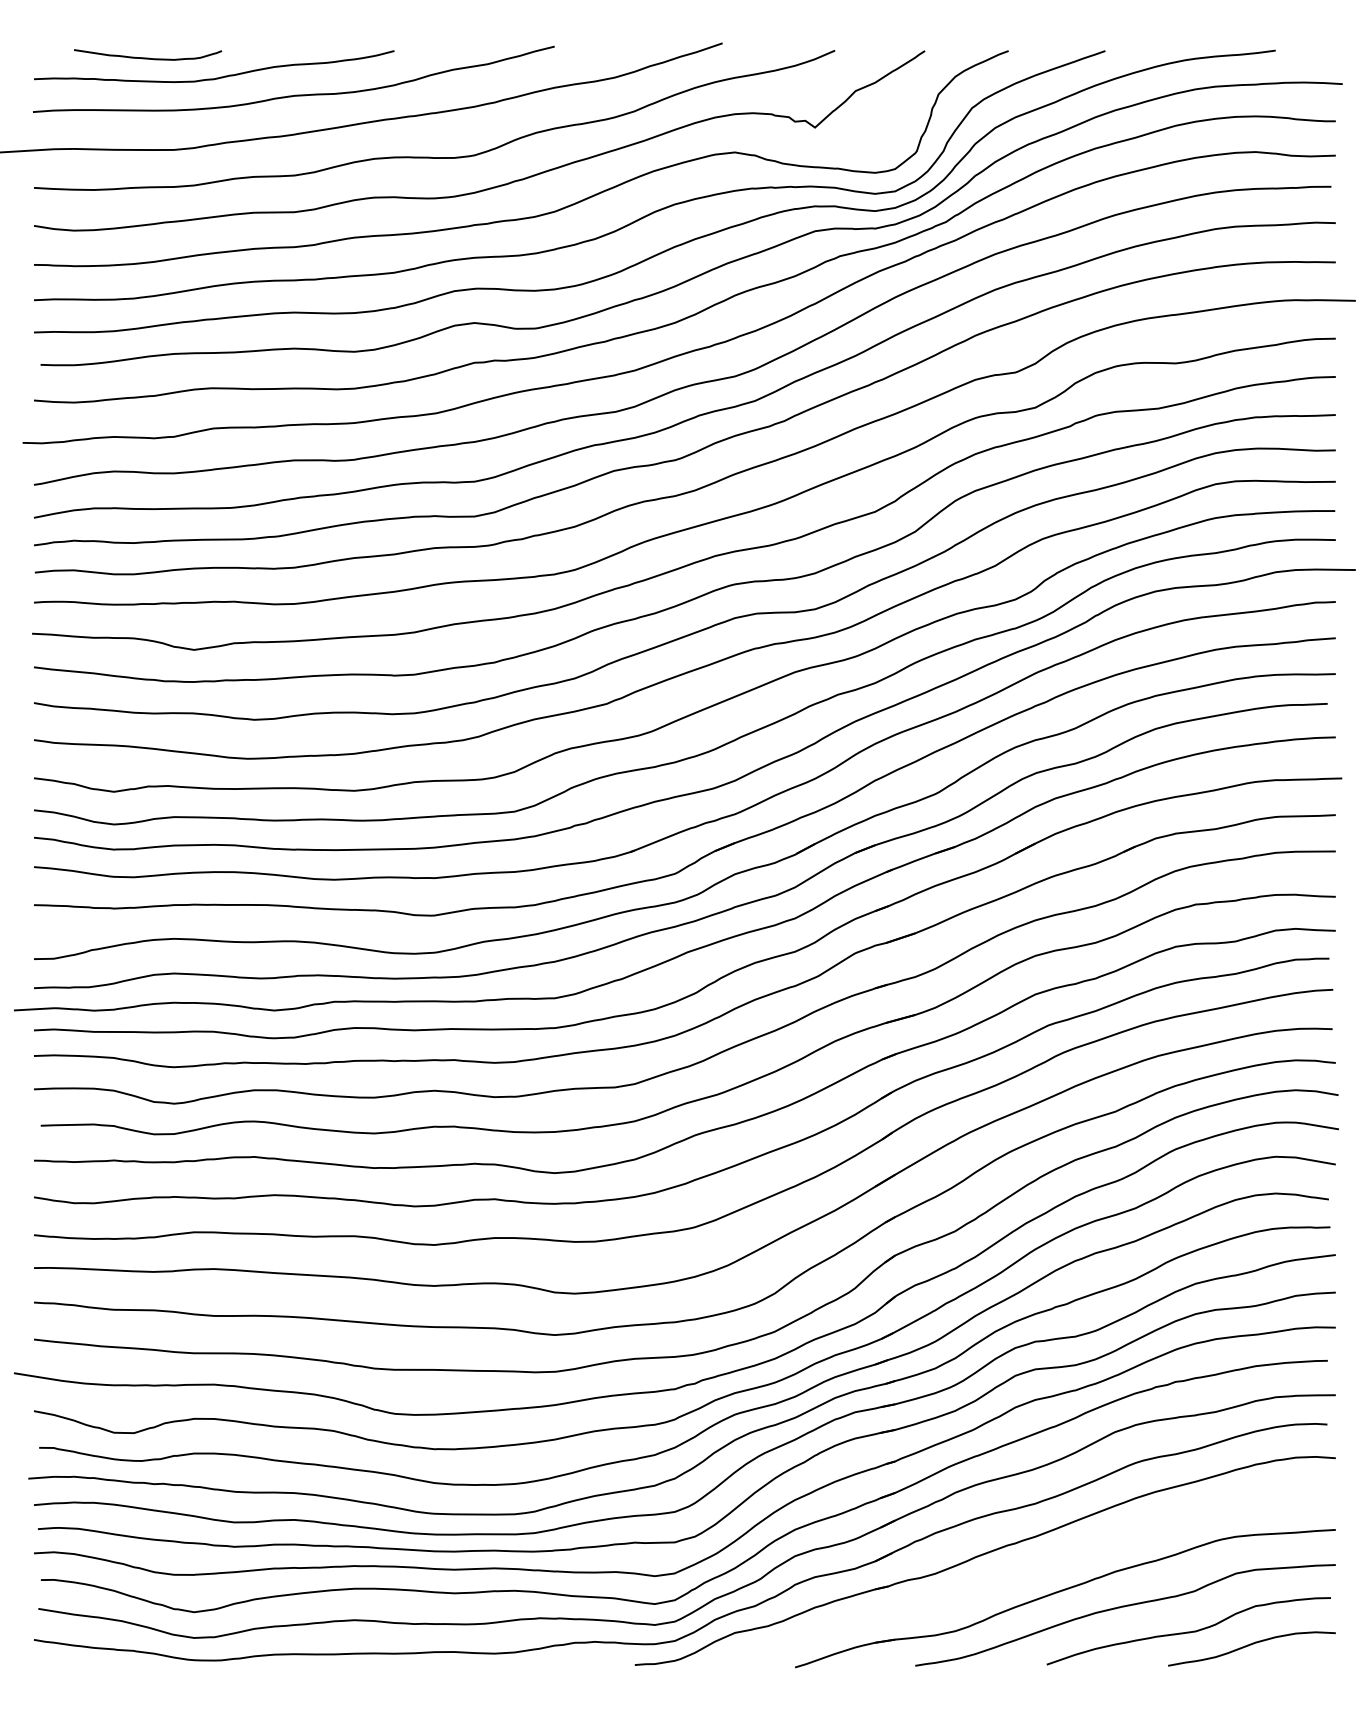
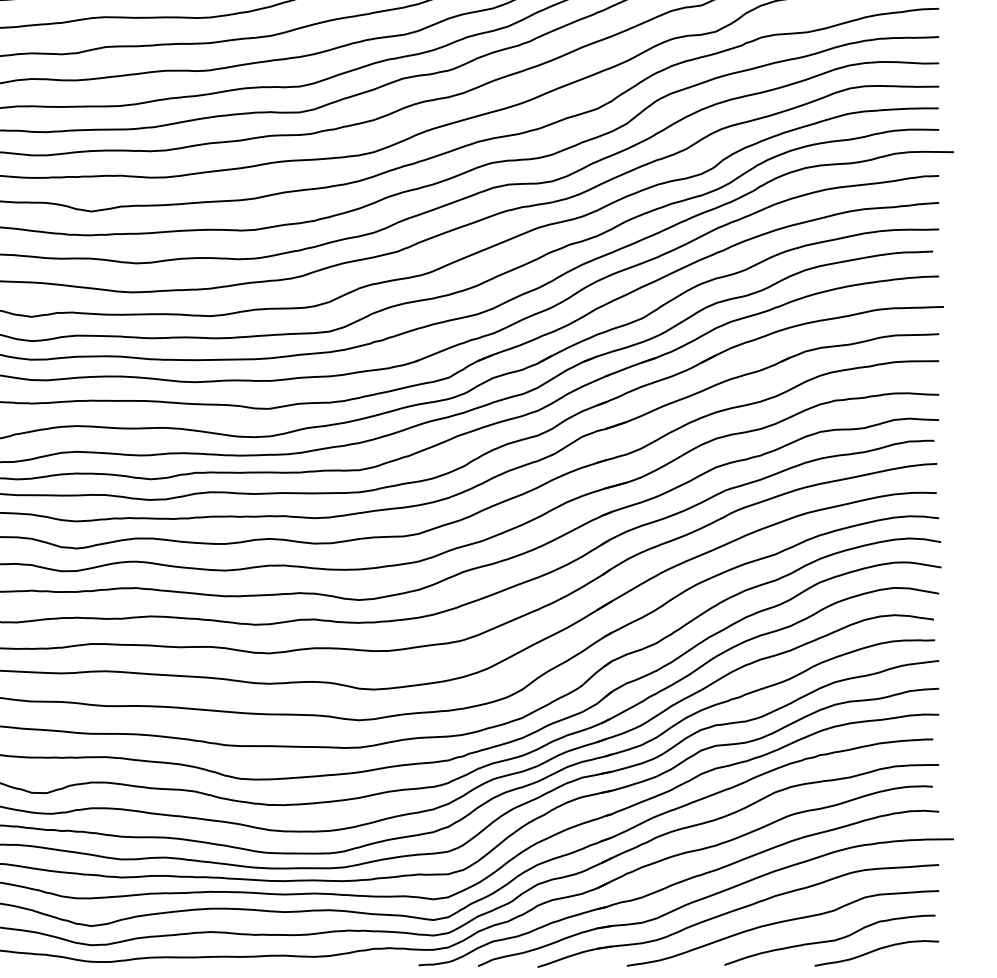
part: (1031, 1571) -> (713, 895), added

